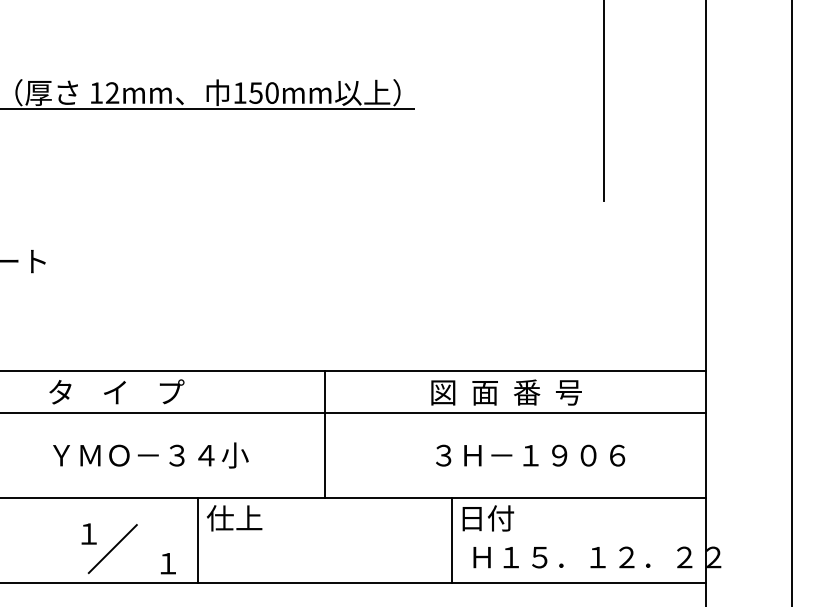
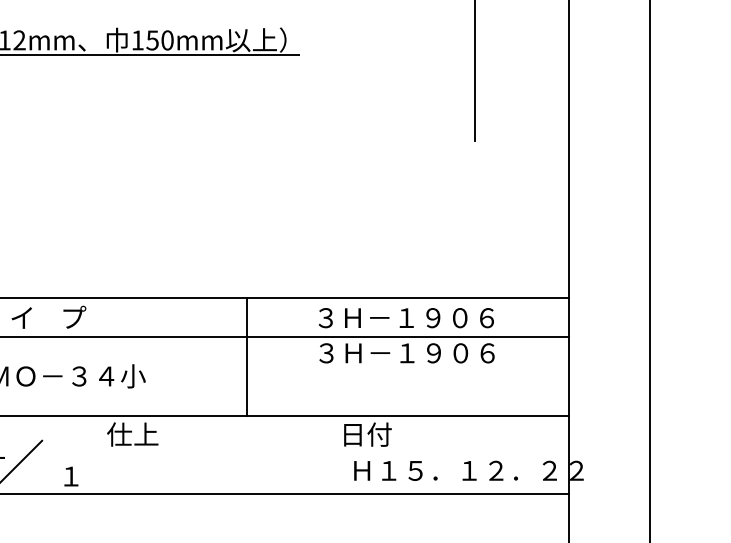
text: (527, 392) -> (404, 317), 図  面  番  号 -> ３Ｈ－１９０６
line: (324, 434) -> (246, 356), moved
text: (530, 455) -> (406, 353), moved
line: (197, 540) -> (98, 455), removed
line: (452, 540) -> (334, 455), removed

